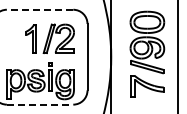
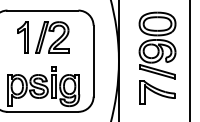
line: (39, 9) -> (42, 10), dashed -> solid
part: (49, 38) -> (42, 36), moved
line: (40, 104) -> (43, 111), dashed -> solid

